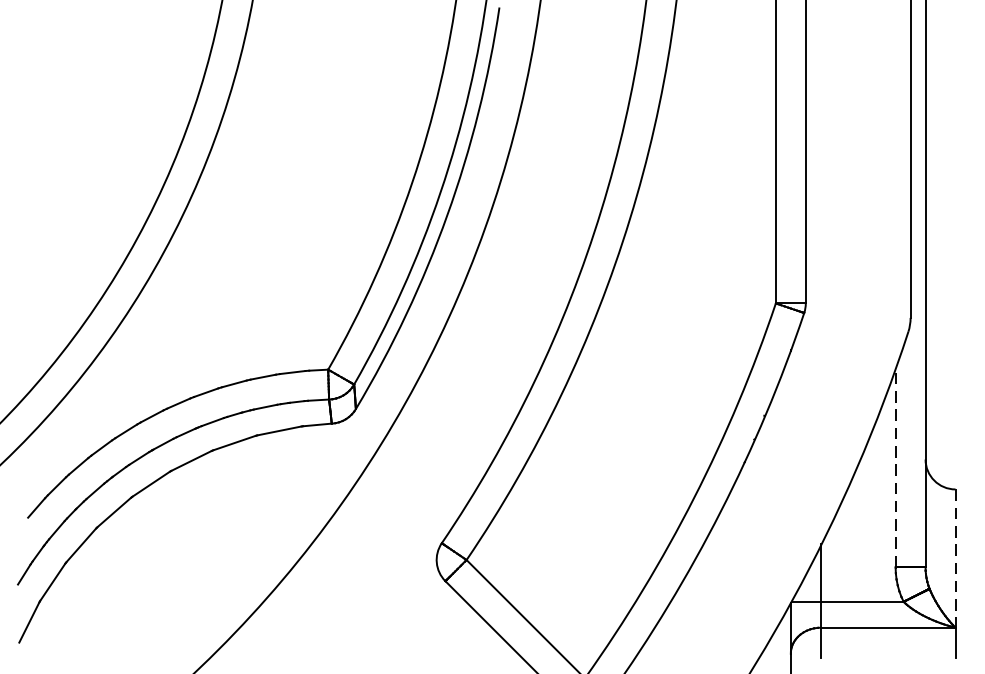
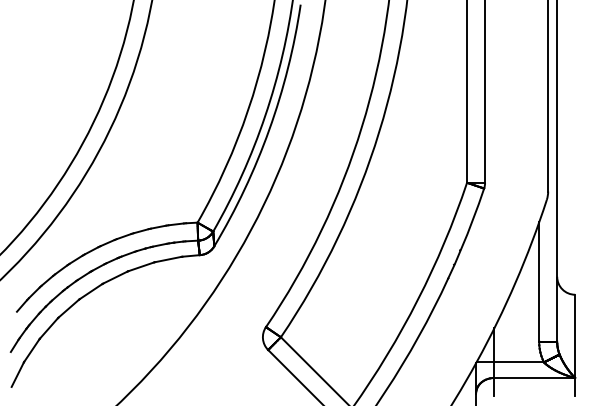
line: (896, 467) -> (539, 281), dashed -> solid
line: (956, 558) -> (575, 336), dashed -> solid

